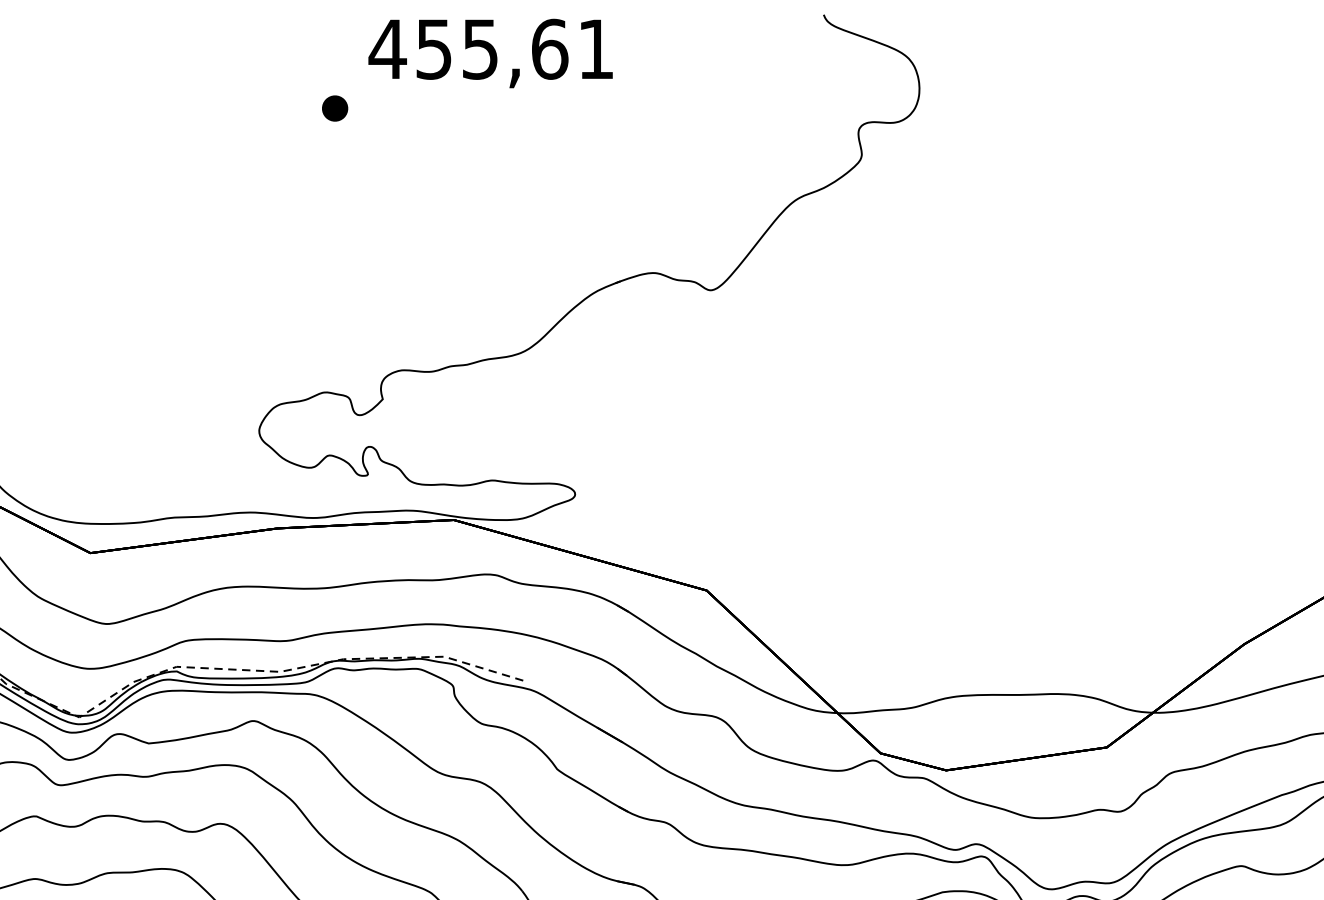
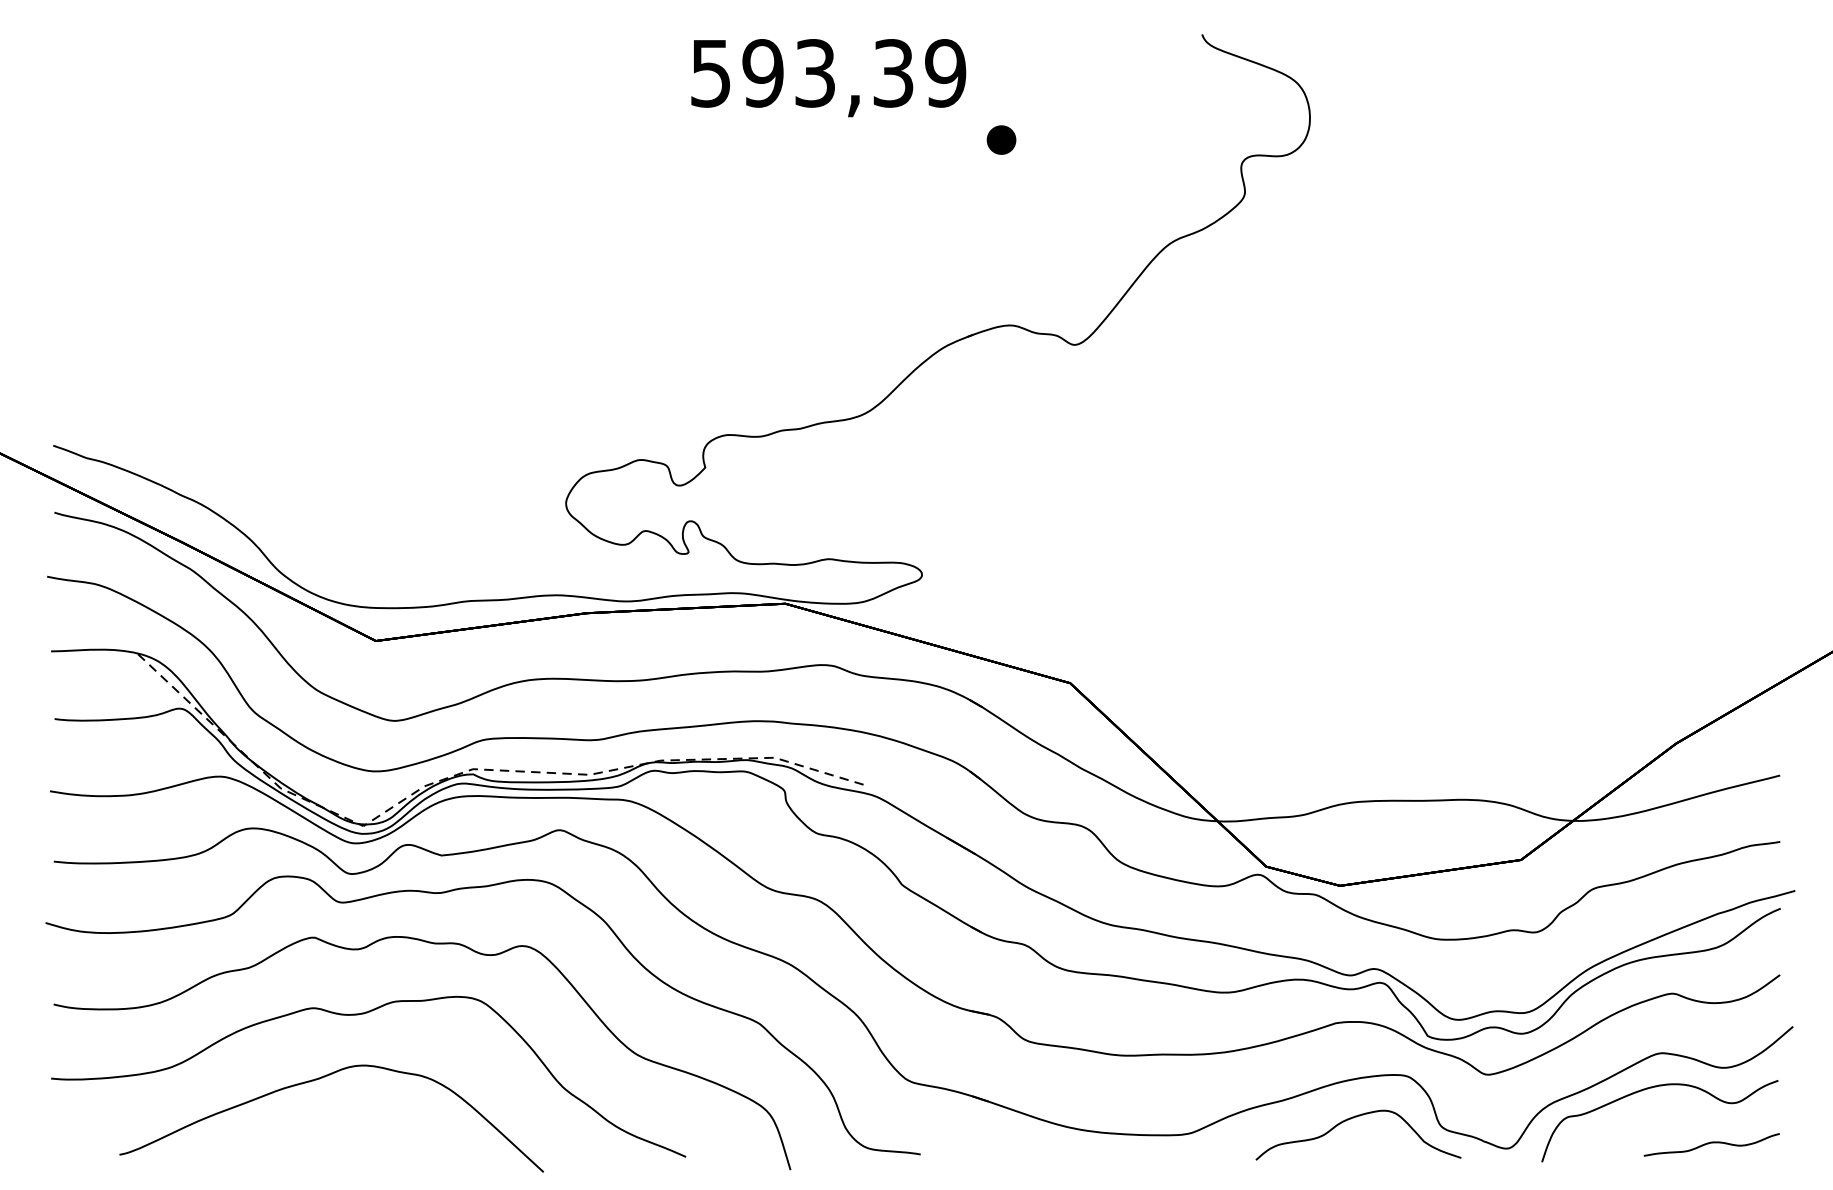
text: (491, 49) -> (827, 73), 455,61 -> 593,39
part: (335, 108) -> (1001, 139), moved

